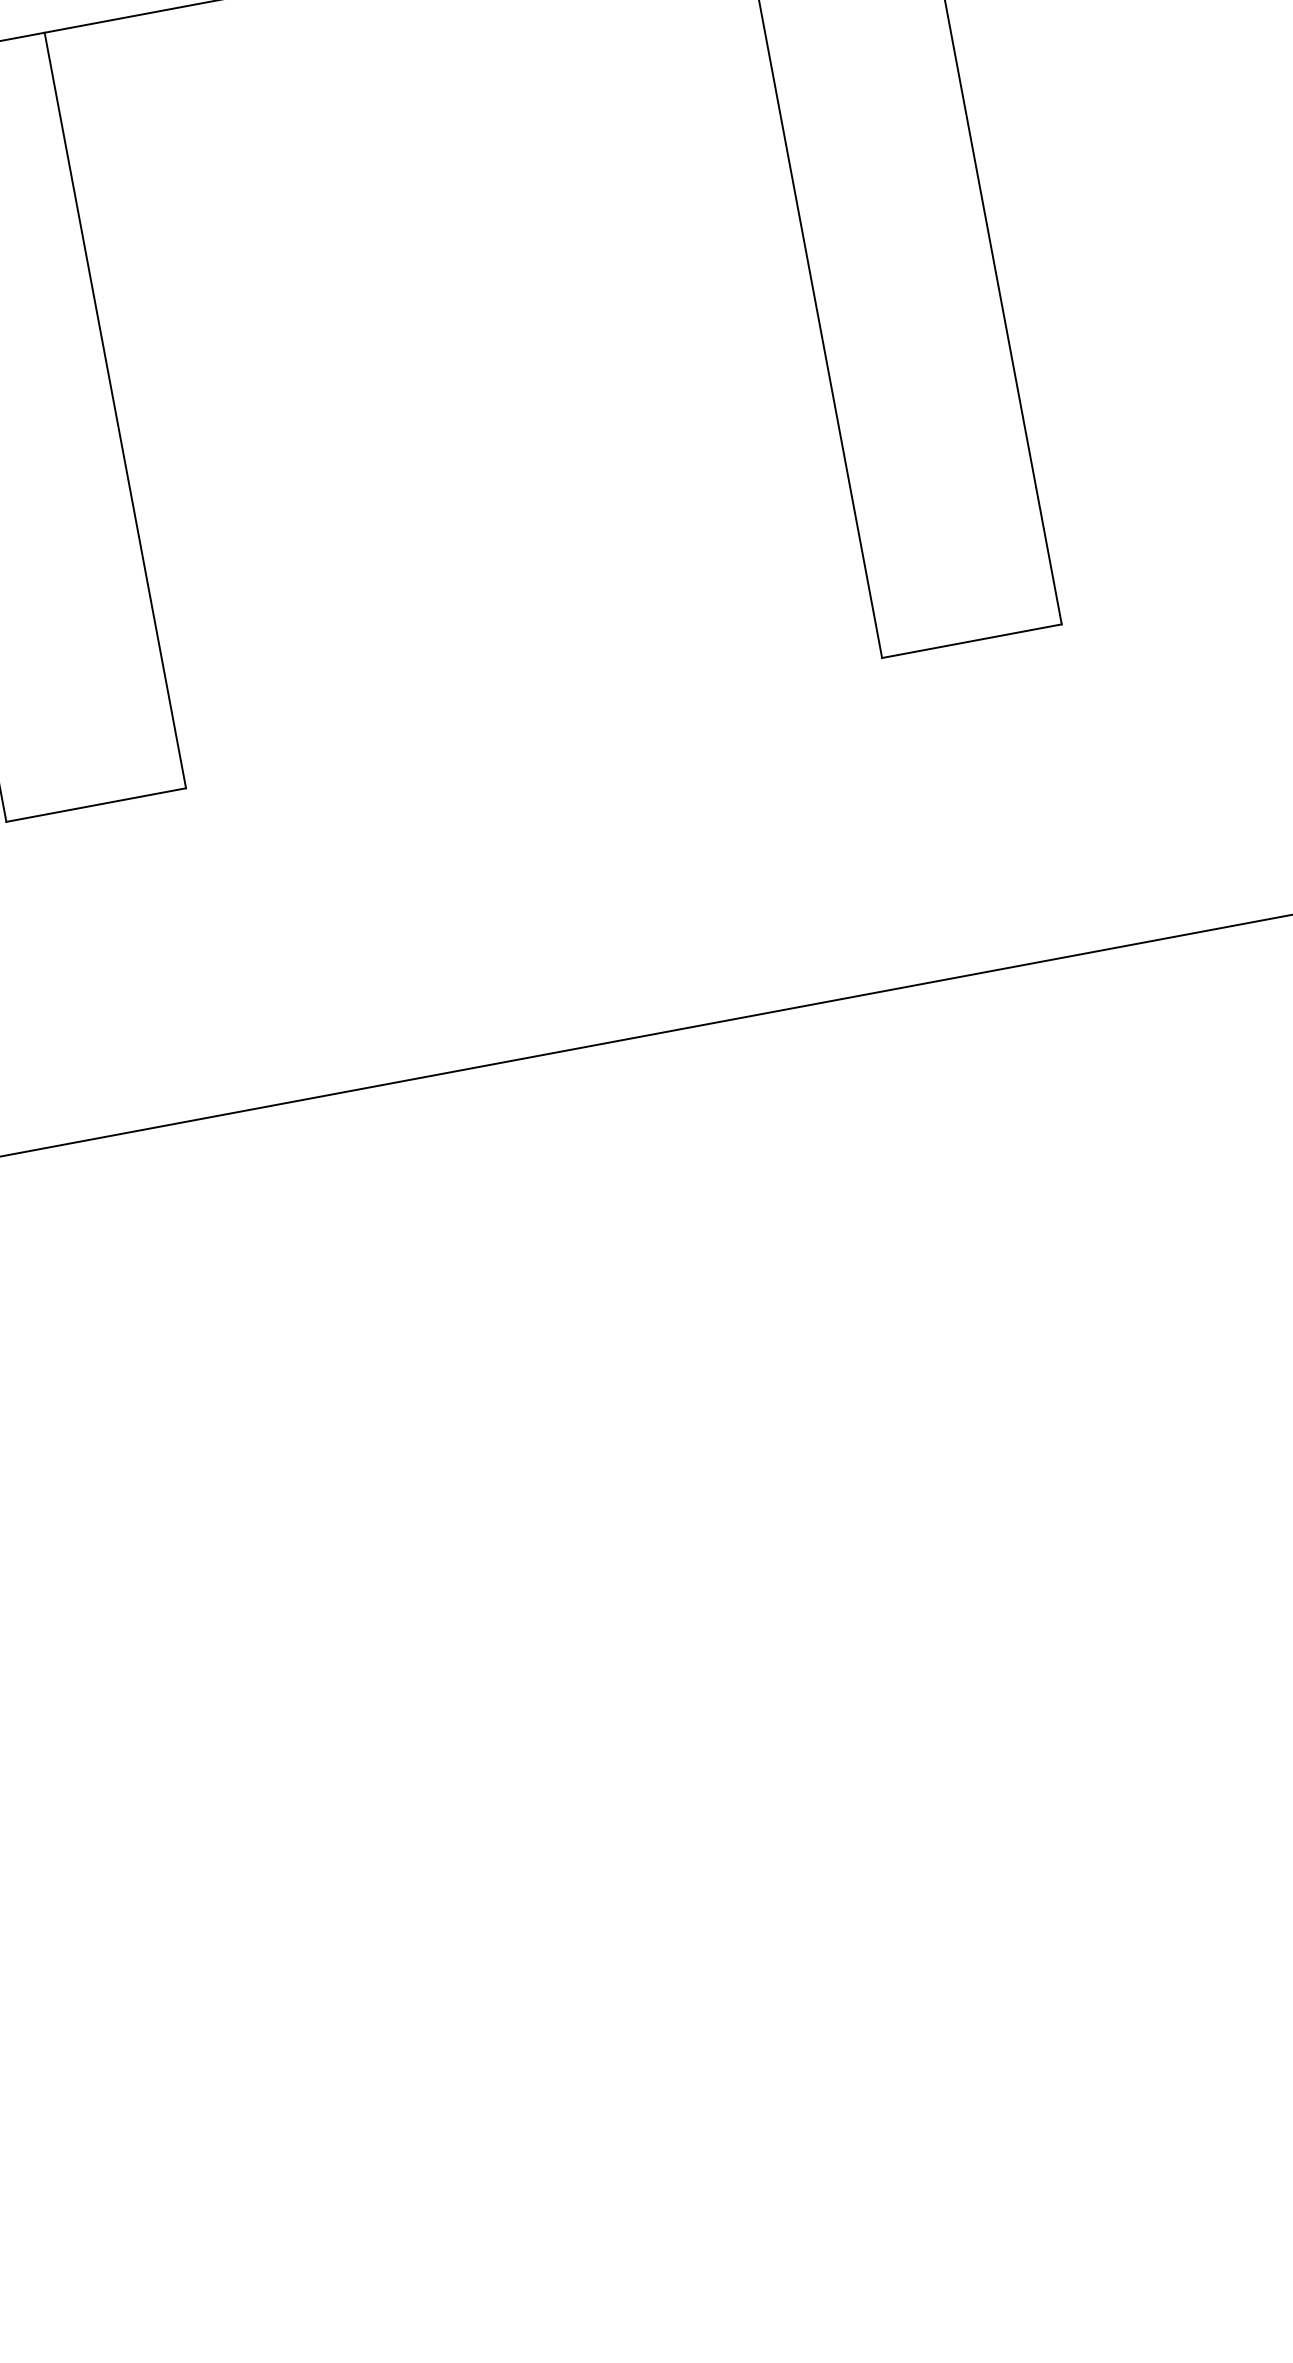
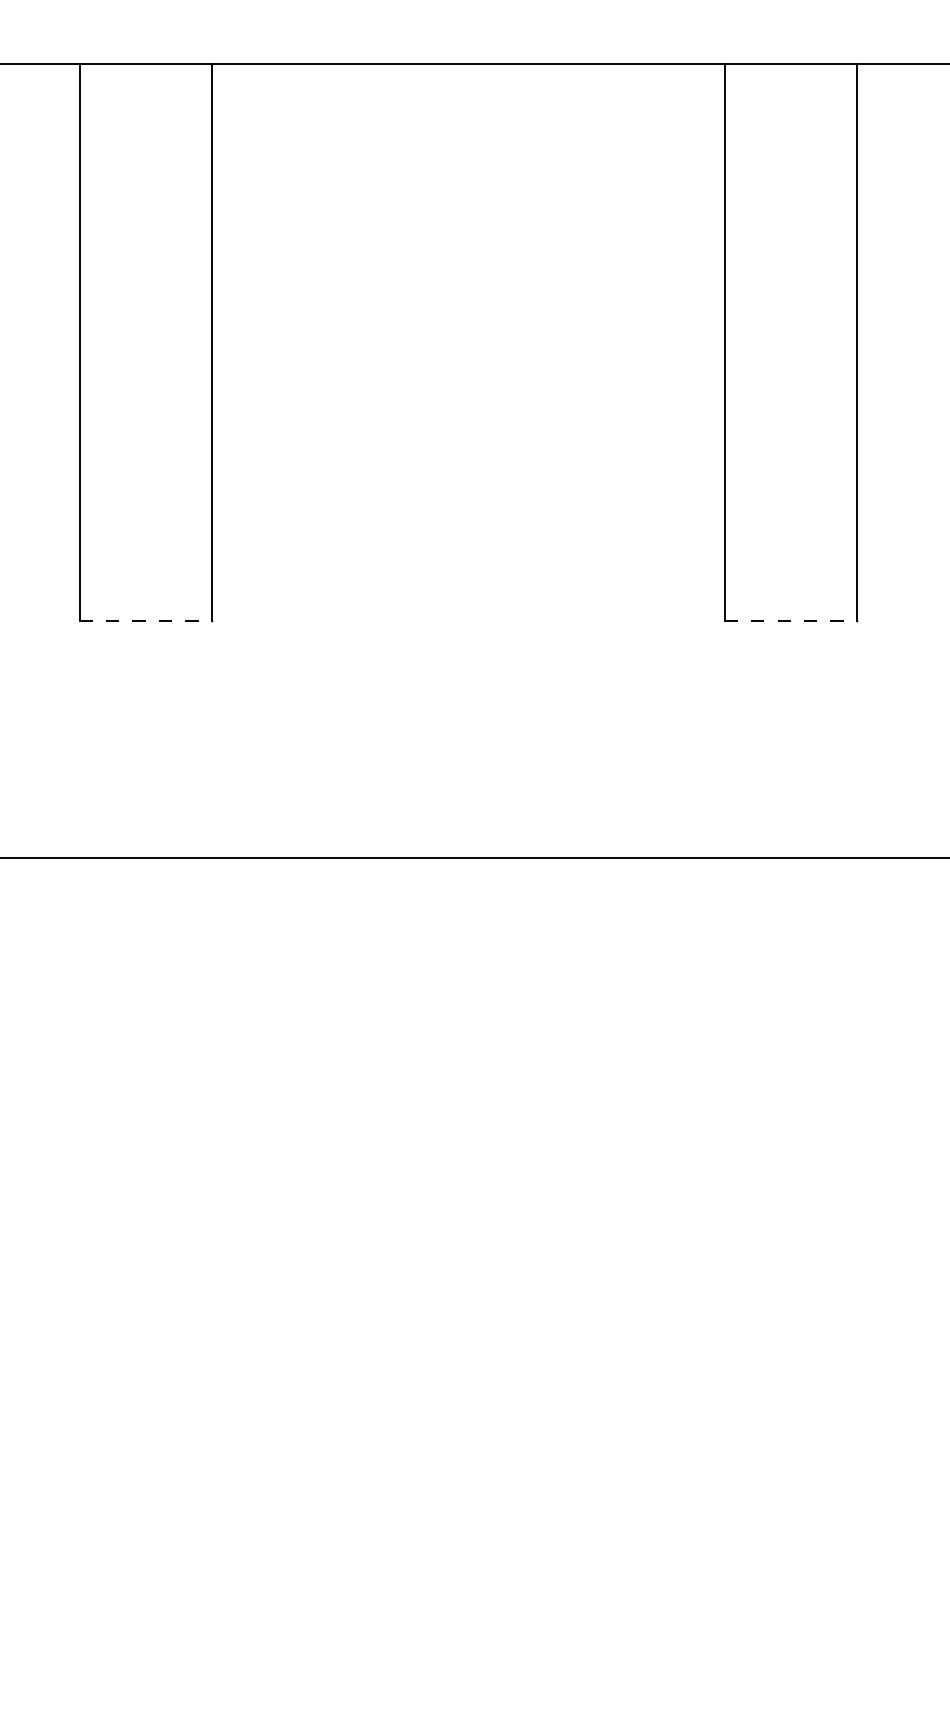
line: (972, 640) -> (791, 620), solid -> dashed
line: (97, 804) -> (146, 620), solid -> dashed

